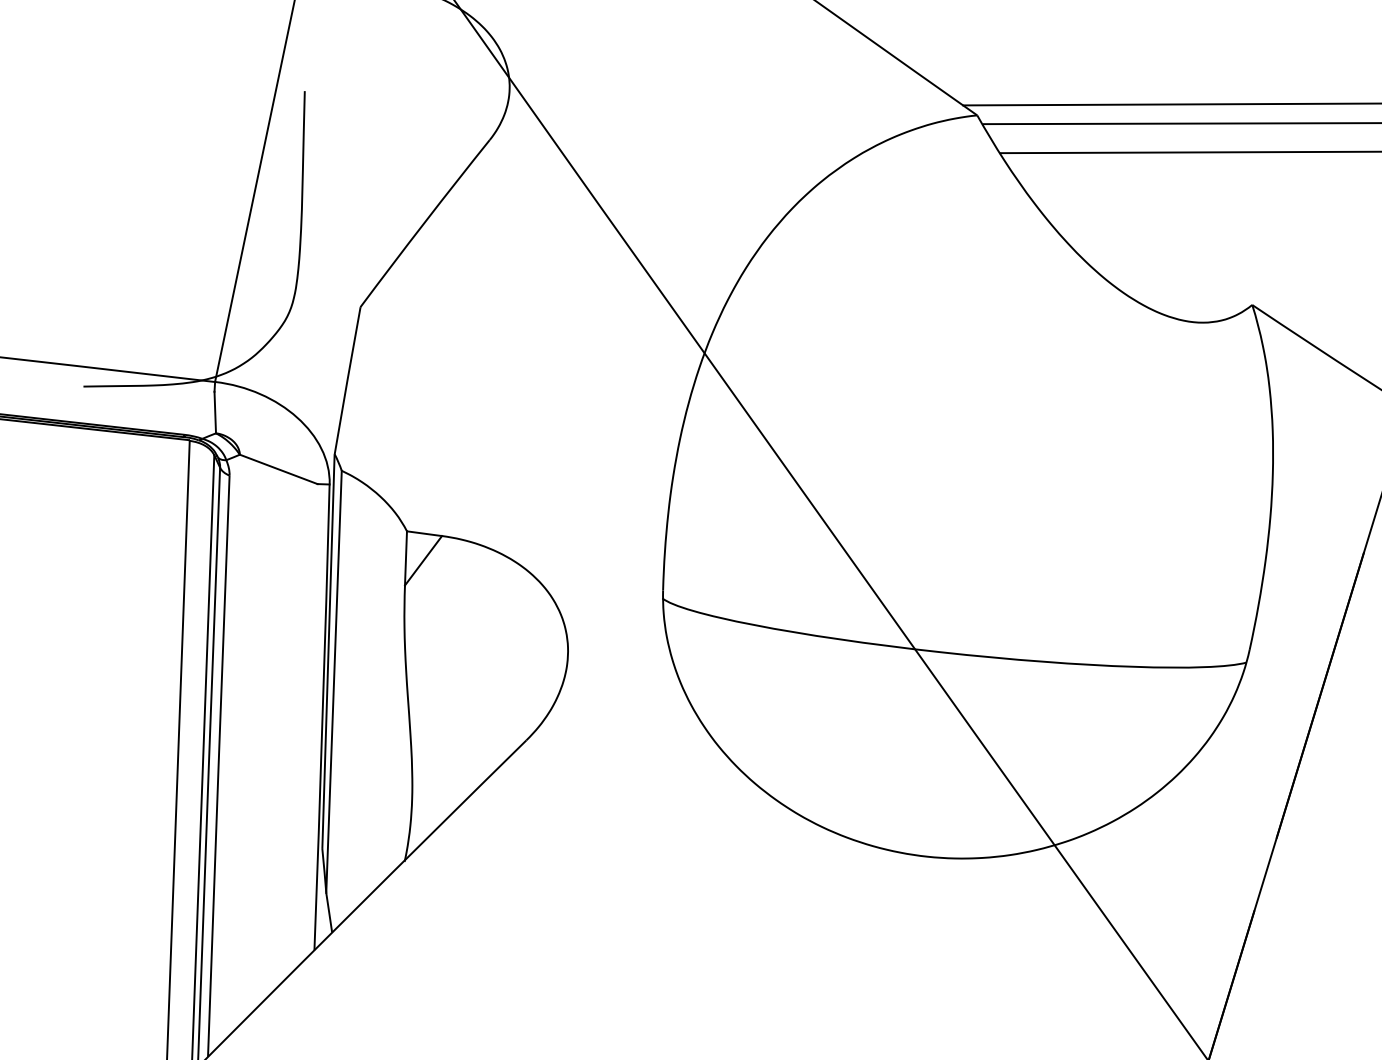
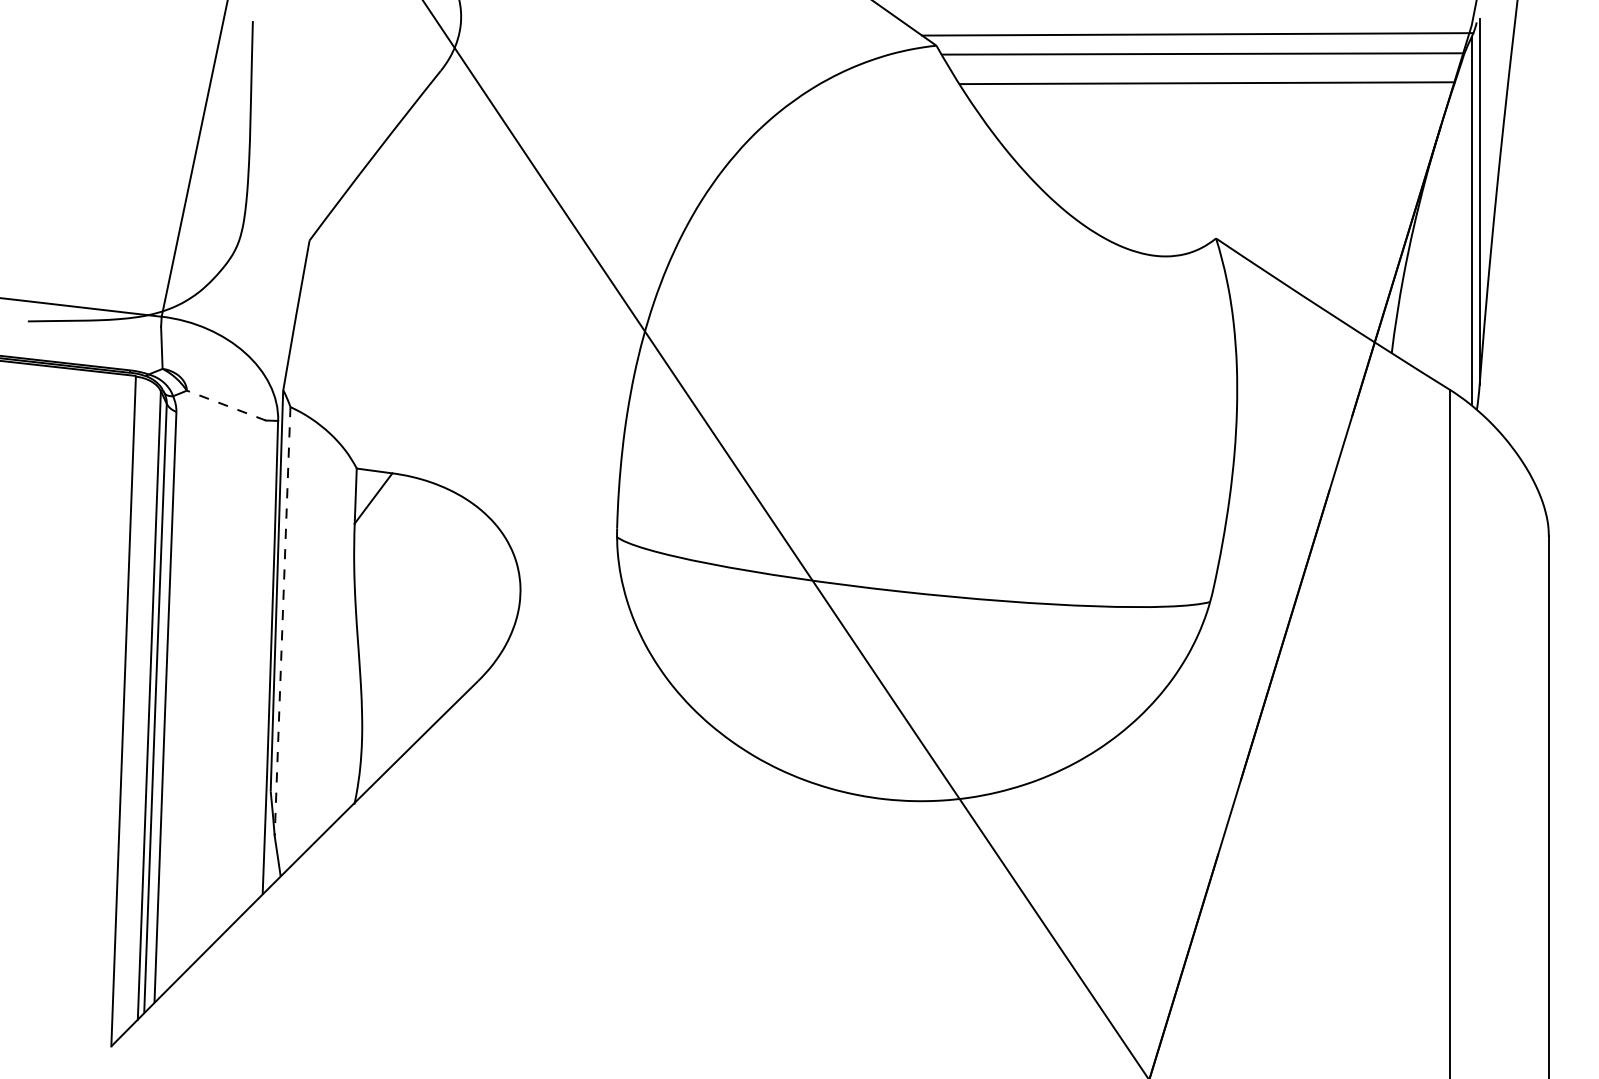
line: (277, 469) -> (225, 405), solid -> dashed
line: (333, 681) -> (282, 621), solid -> dashed

